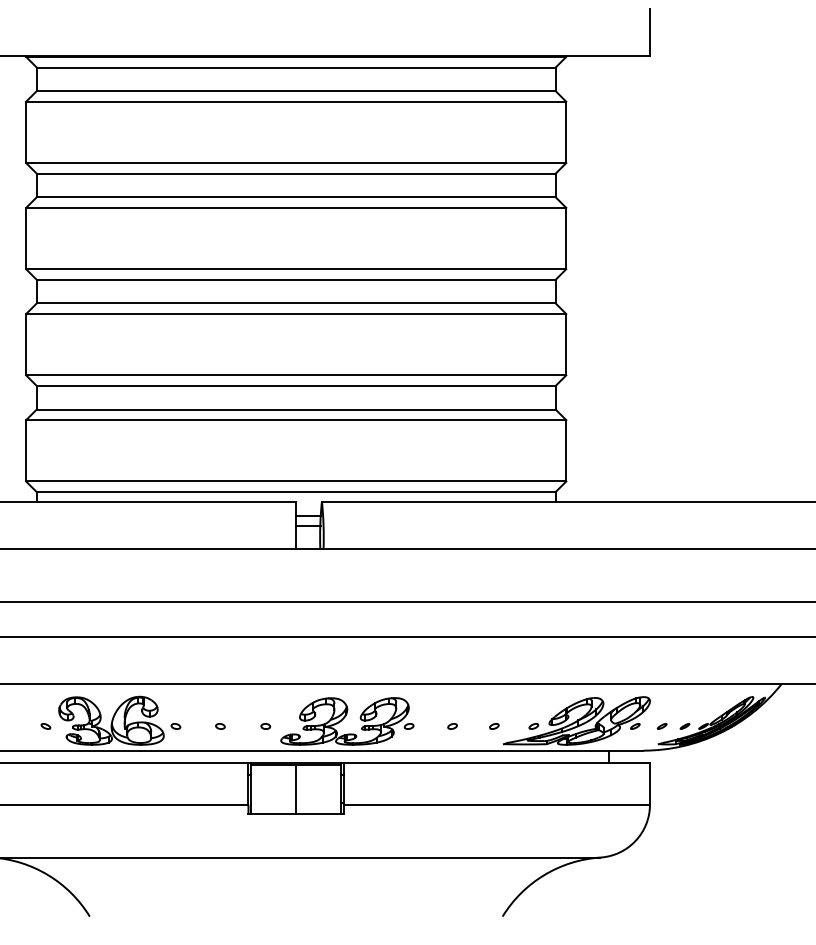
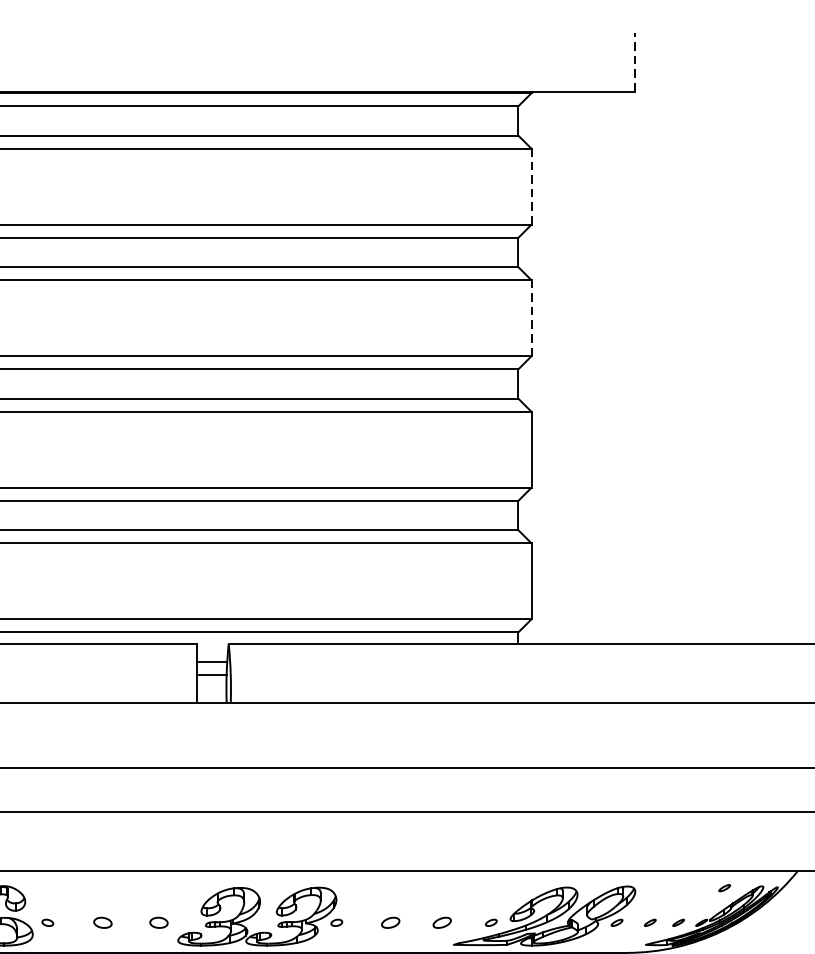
line: (650, 32) -> (635, 62), solid -> dashed
line: (566, 132) -> (531, 186), solid -> dashed
line: (566, 238) -> (531, 318), solid -> dashed
part: (721, 698) -> (723, 888), added
part: (220, 726) -> (103, 922), size x1.6
part: (265, 726) -> (158, 922), size x1.6
part: (452, 726) -> (390, 922), size x1.6
part: (494, 726) -> (442, 922), size x1.6

